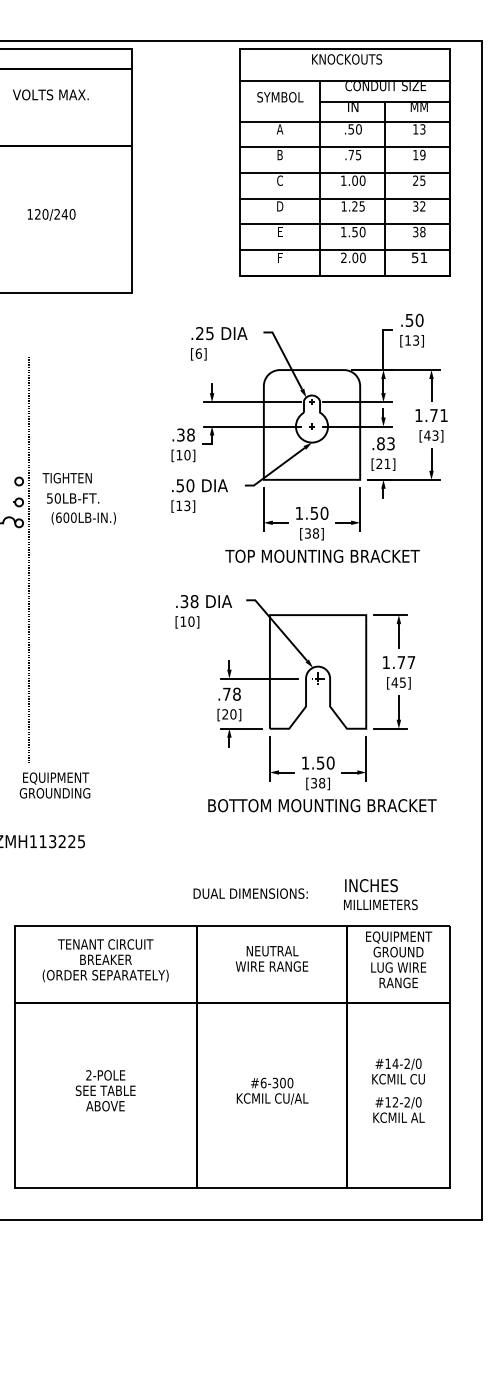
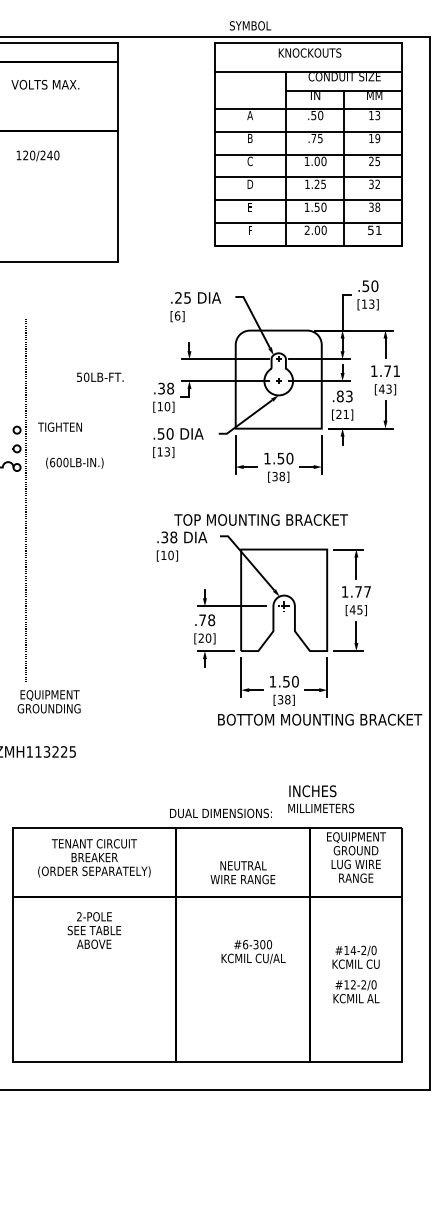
text: (280, 96) -> (250, 25), moved
text: (50, 214) -> (37, 155), moved
text: (73, 497) -> (100, 376), moved
text: (321, 555) -> (260, 519), moved
text: (322, 805) -> (320, 719), moved
text: (250, 893) -> (220, 813), moved
text: (381, 894) -> (321, 799), moved
text: (271, 958) -> (242, 872), moved
text: (105, 1090) -> (94, 930), moved
text: (272, 1090) -> (253, 951), moved

